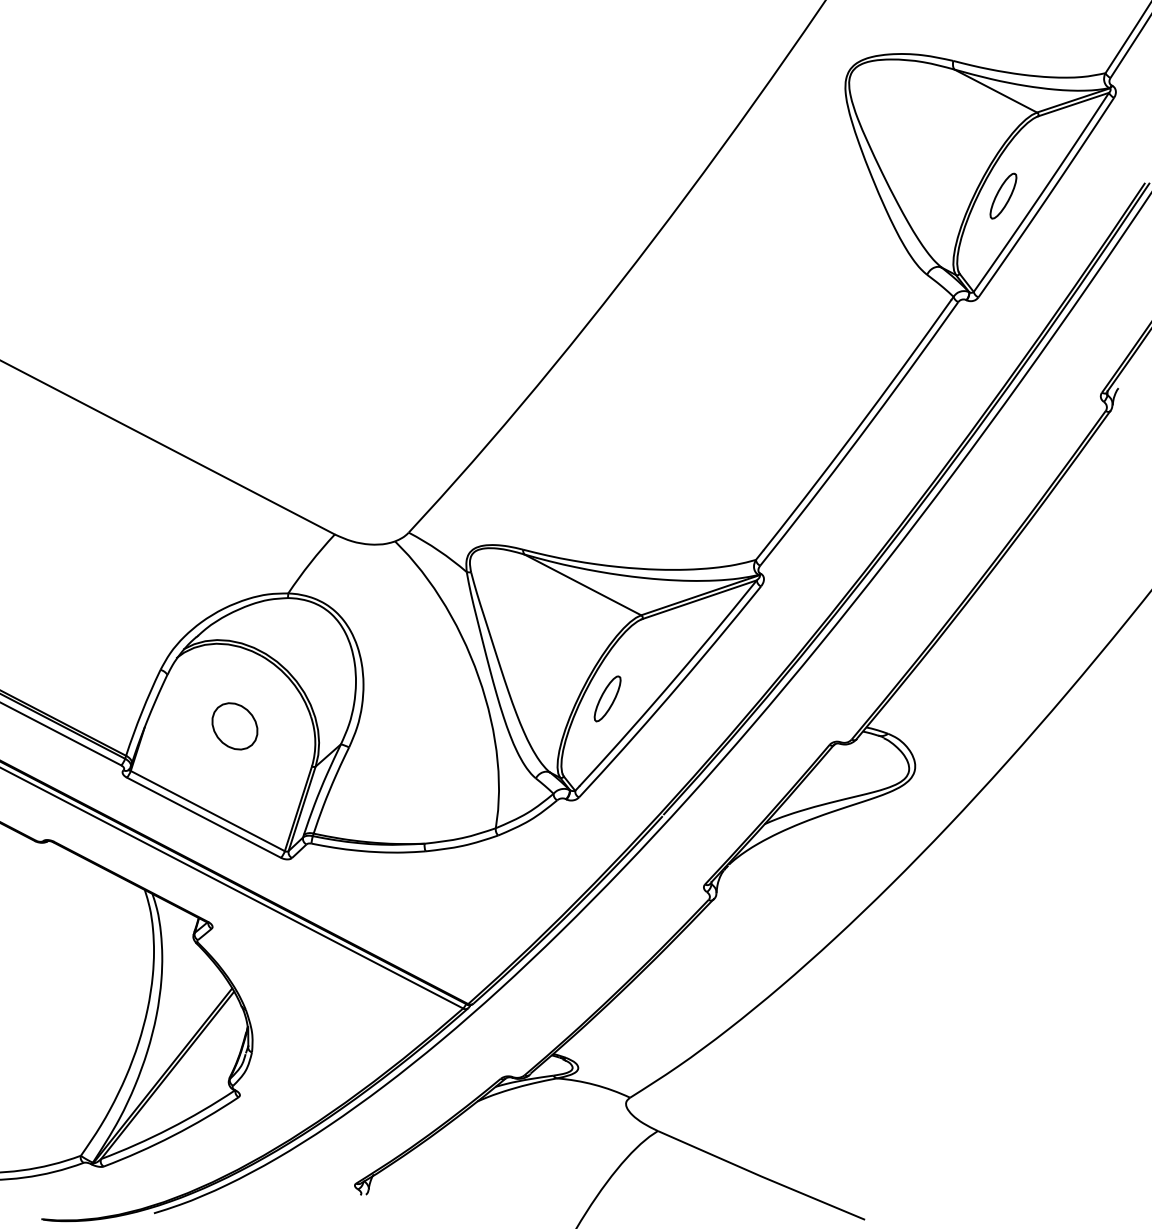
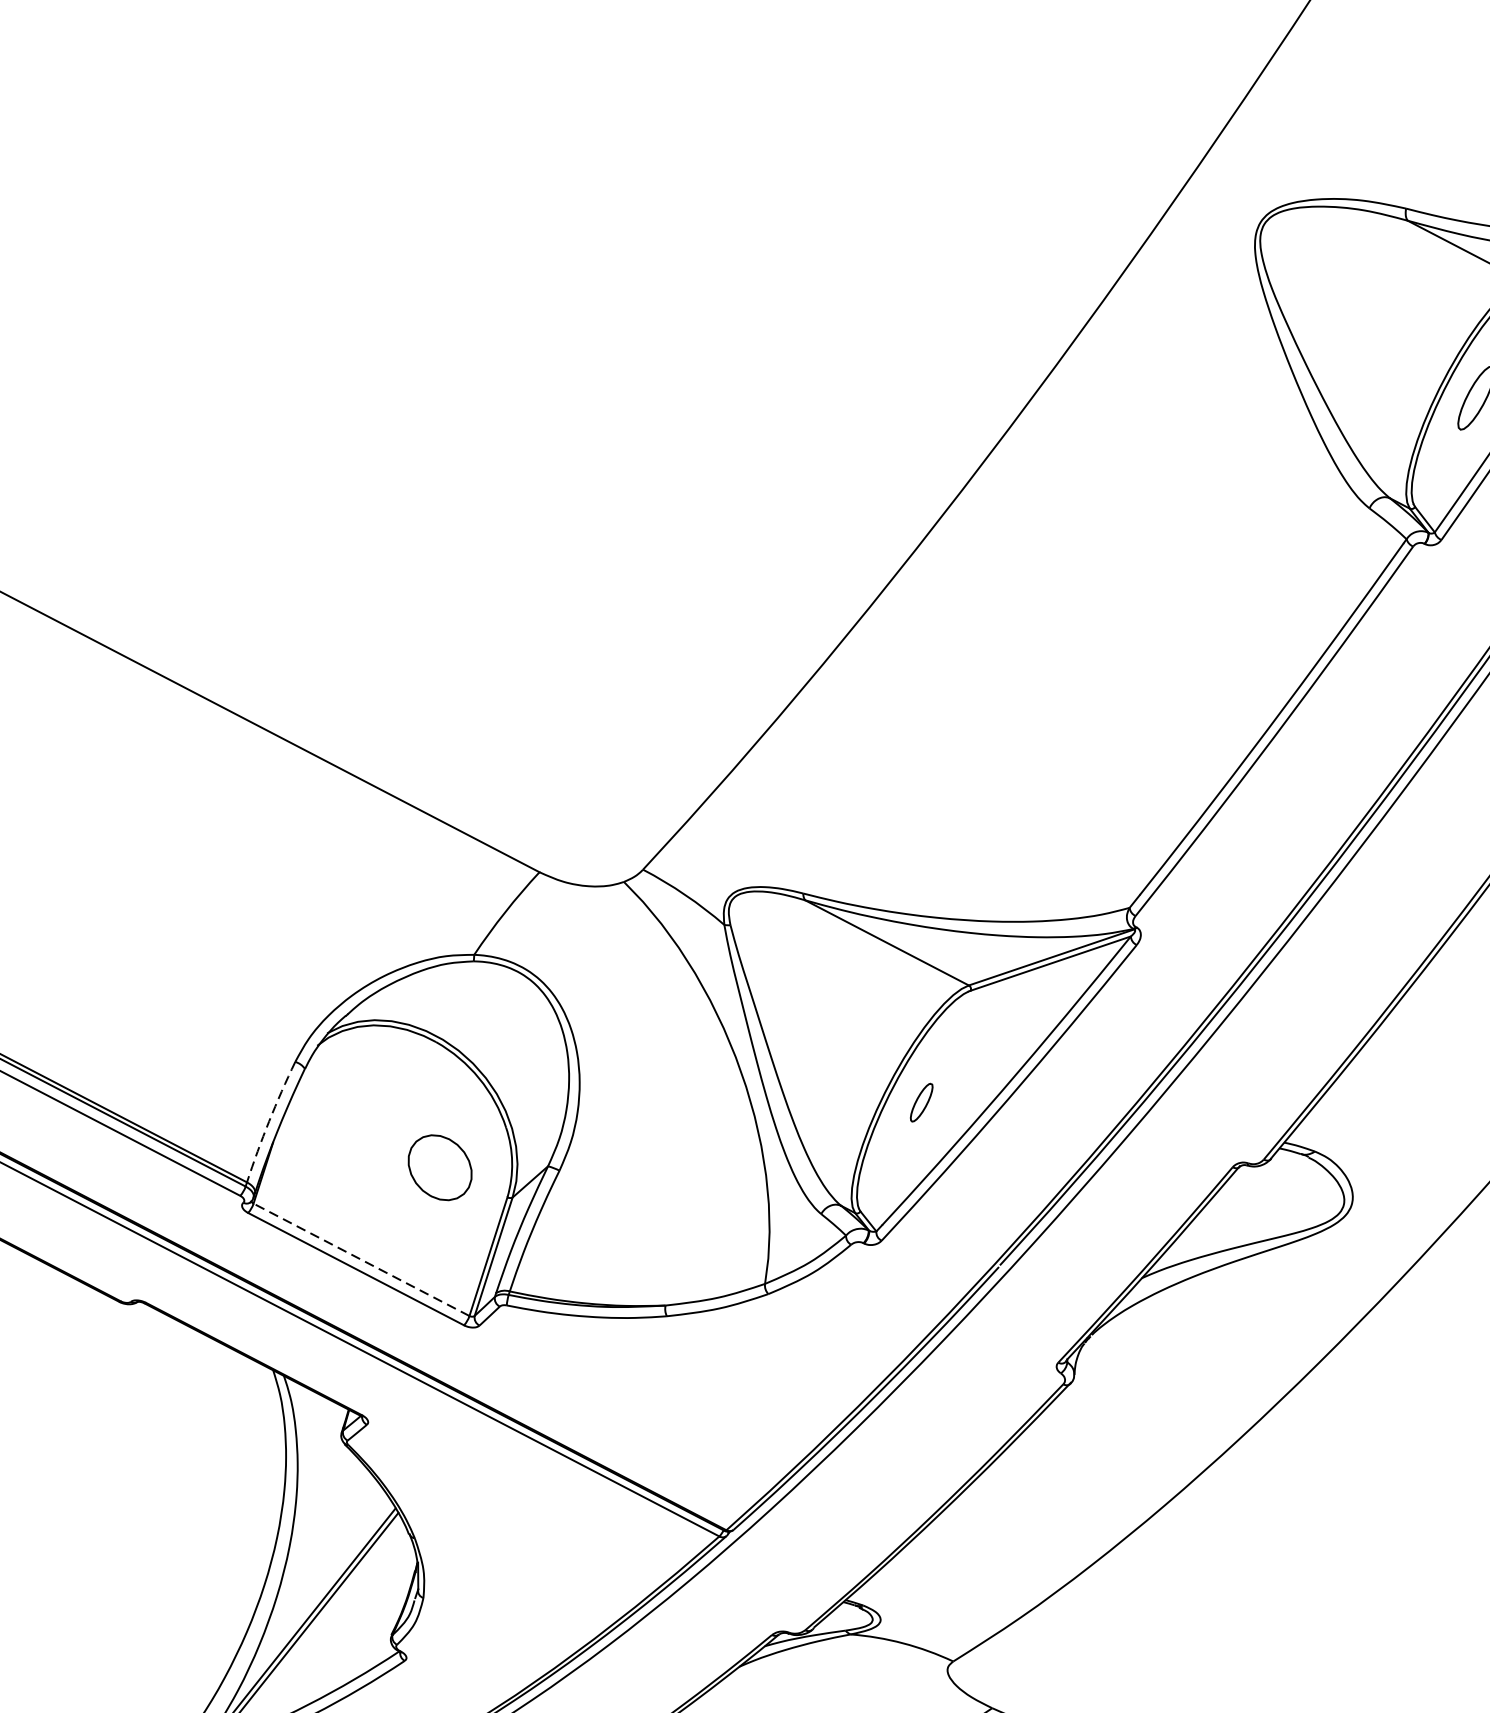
part: (607, 698) -> (921, 1102), size x0.6
arc: (141, 712) -> (268, 1121), solid -> dashed
part: (234, 726) -> (439, 1167), moved
line: (207, 811) -> (361, 1260), solid -> dashed

